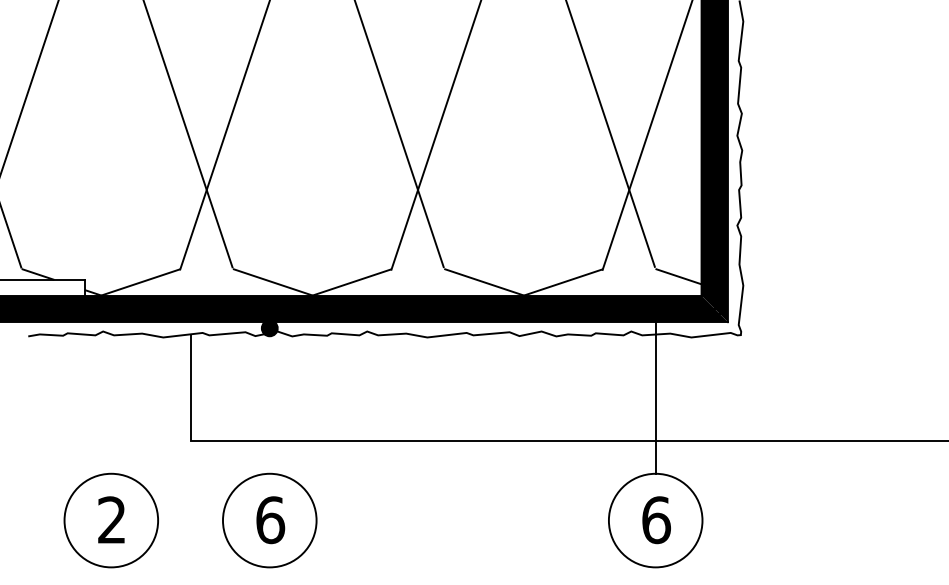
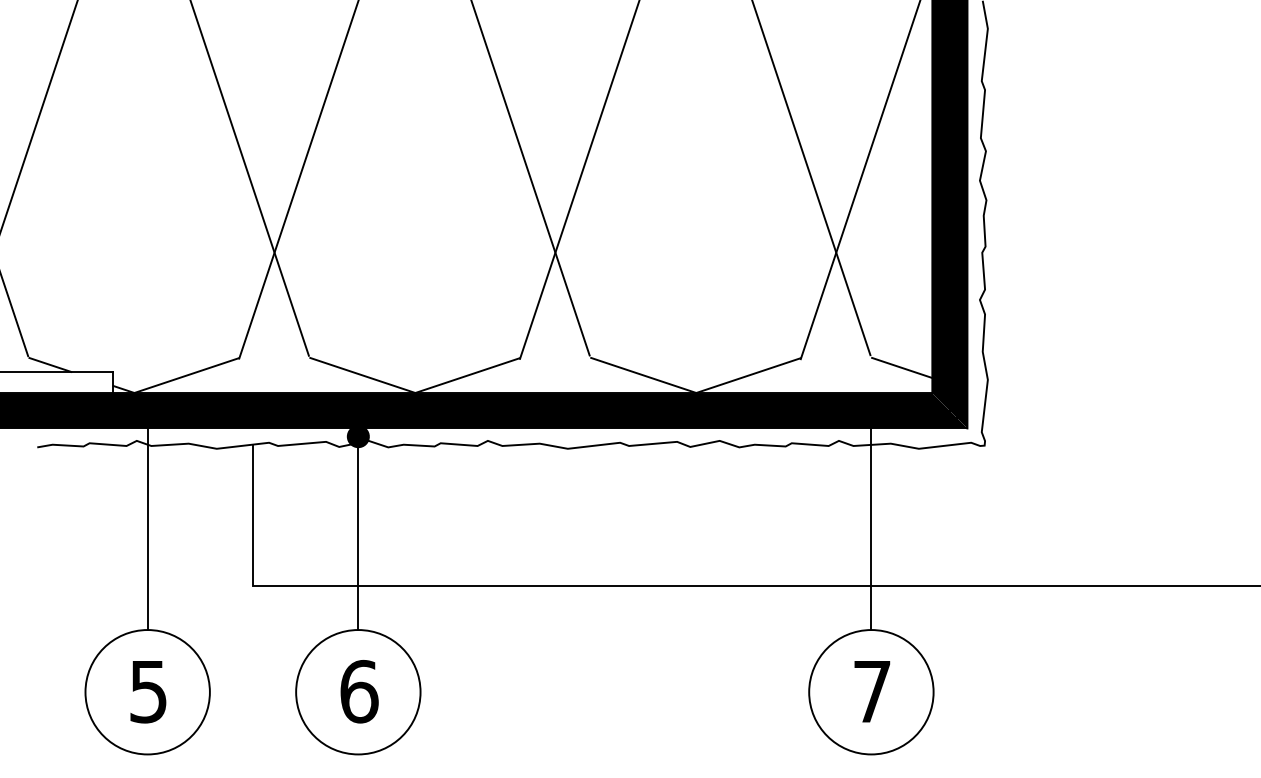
line: (111, 391) -> (147, 520), added
line: (269, 401) -> (358, 533), added
text: (111, 520) -> (148, 691), 2 -> 5
text: (656, 520) -> (872, 691), 6 -> 7

